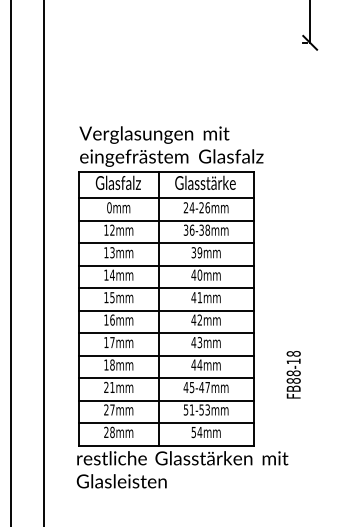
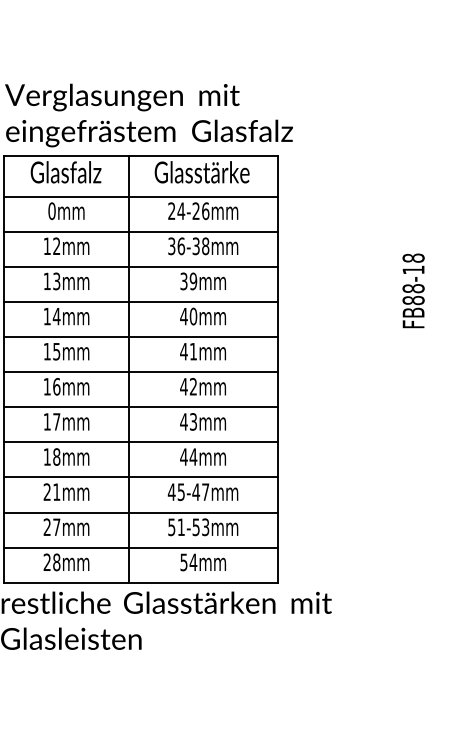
text: (293, 374) -> (413, 290), moved

